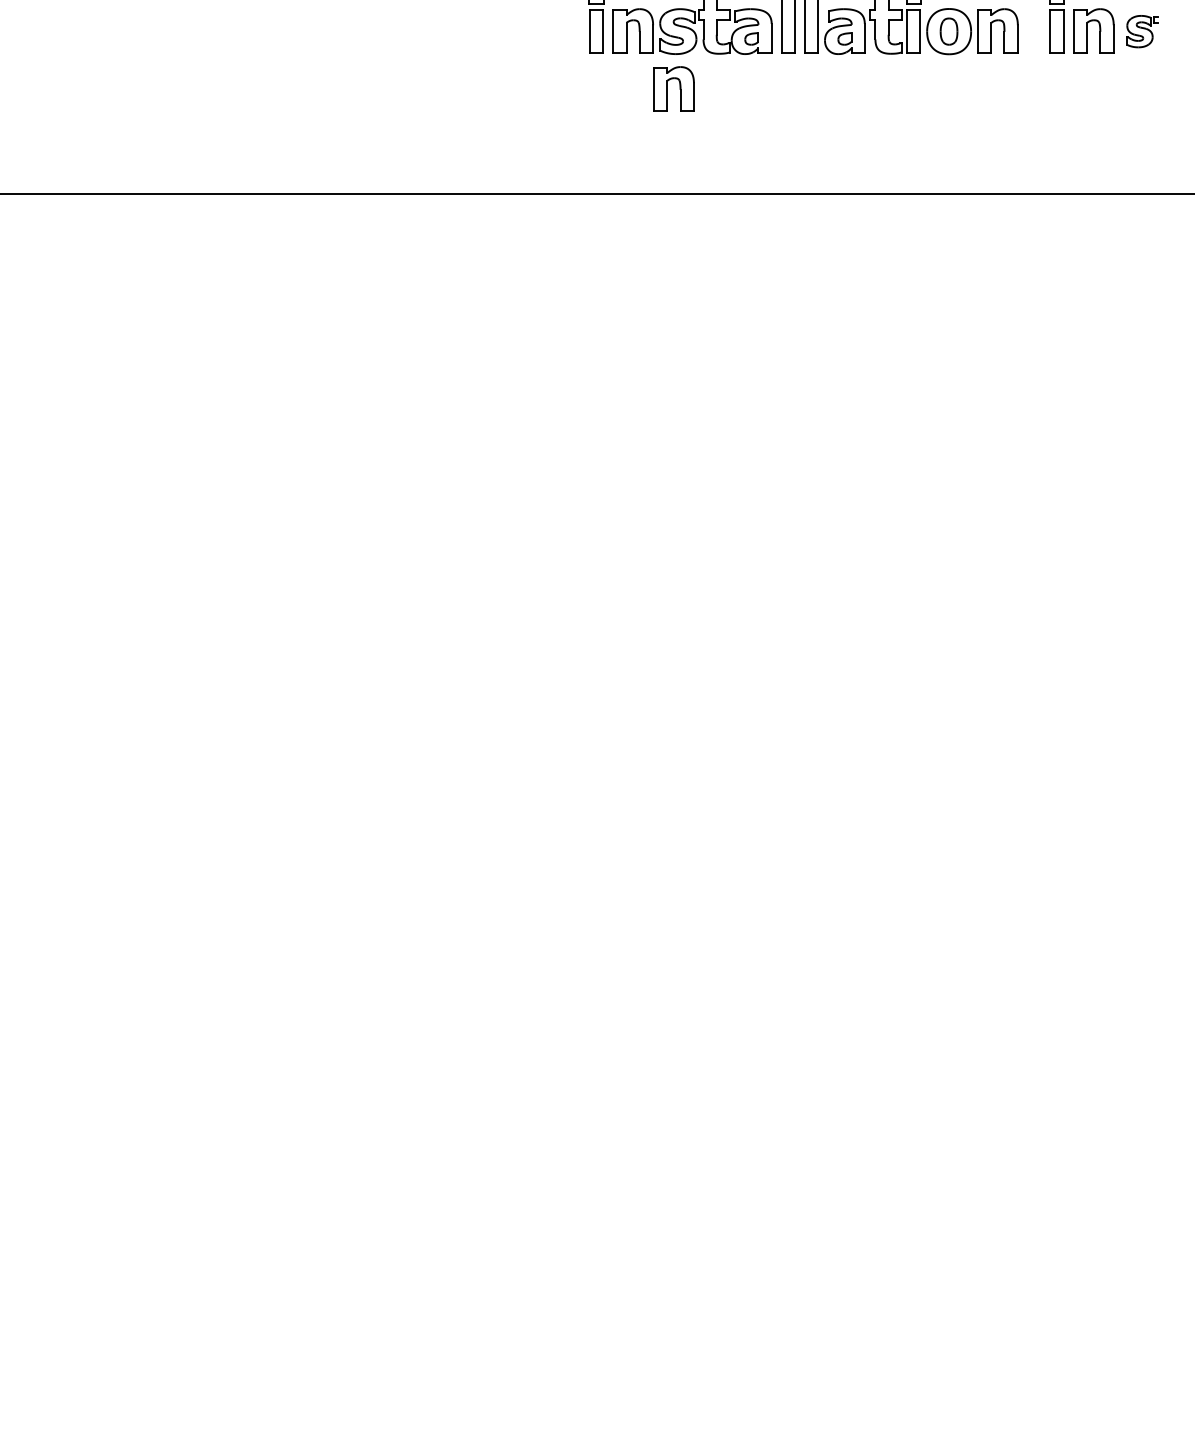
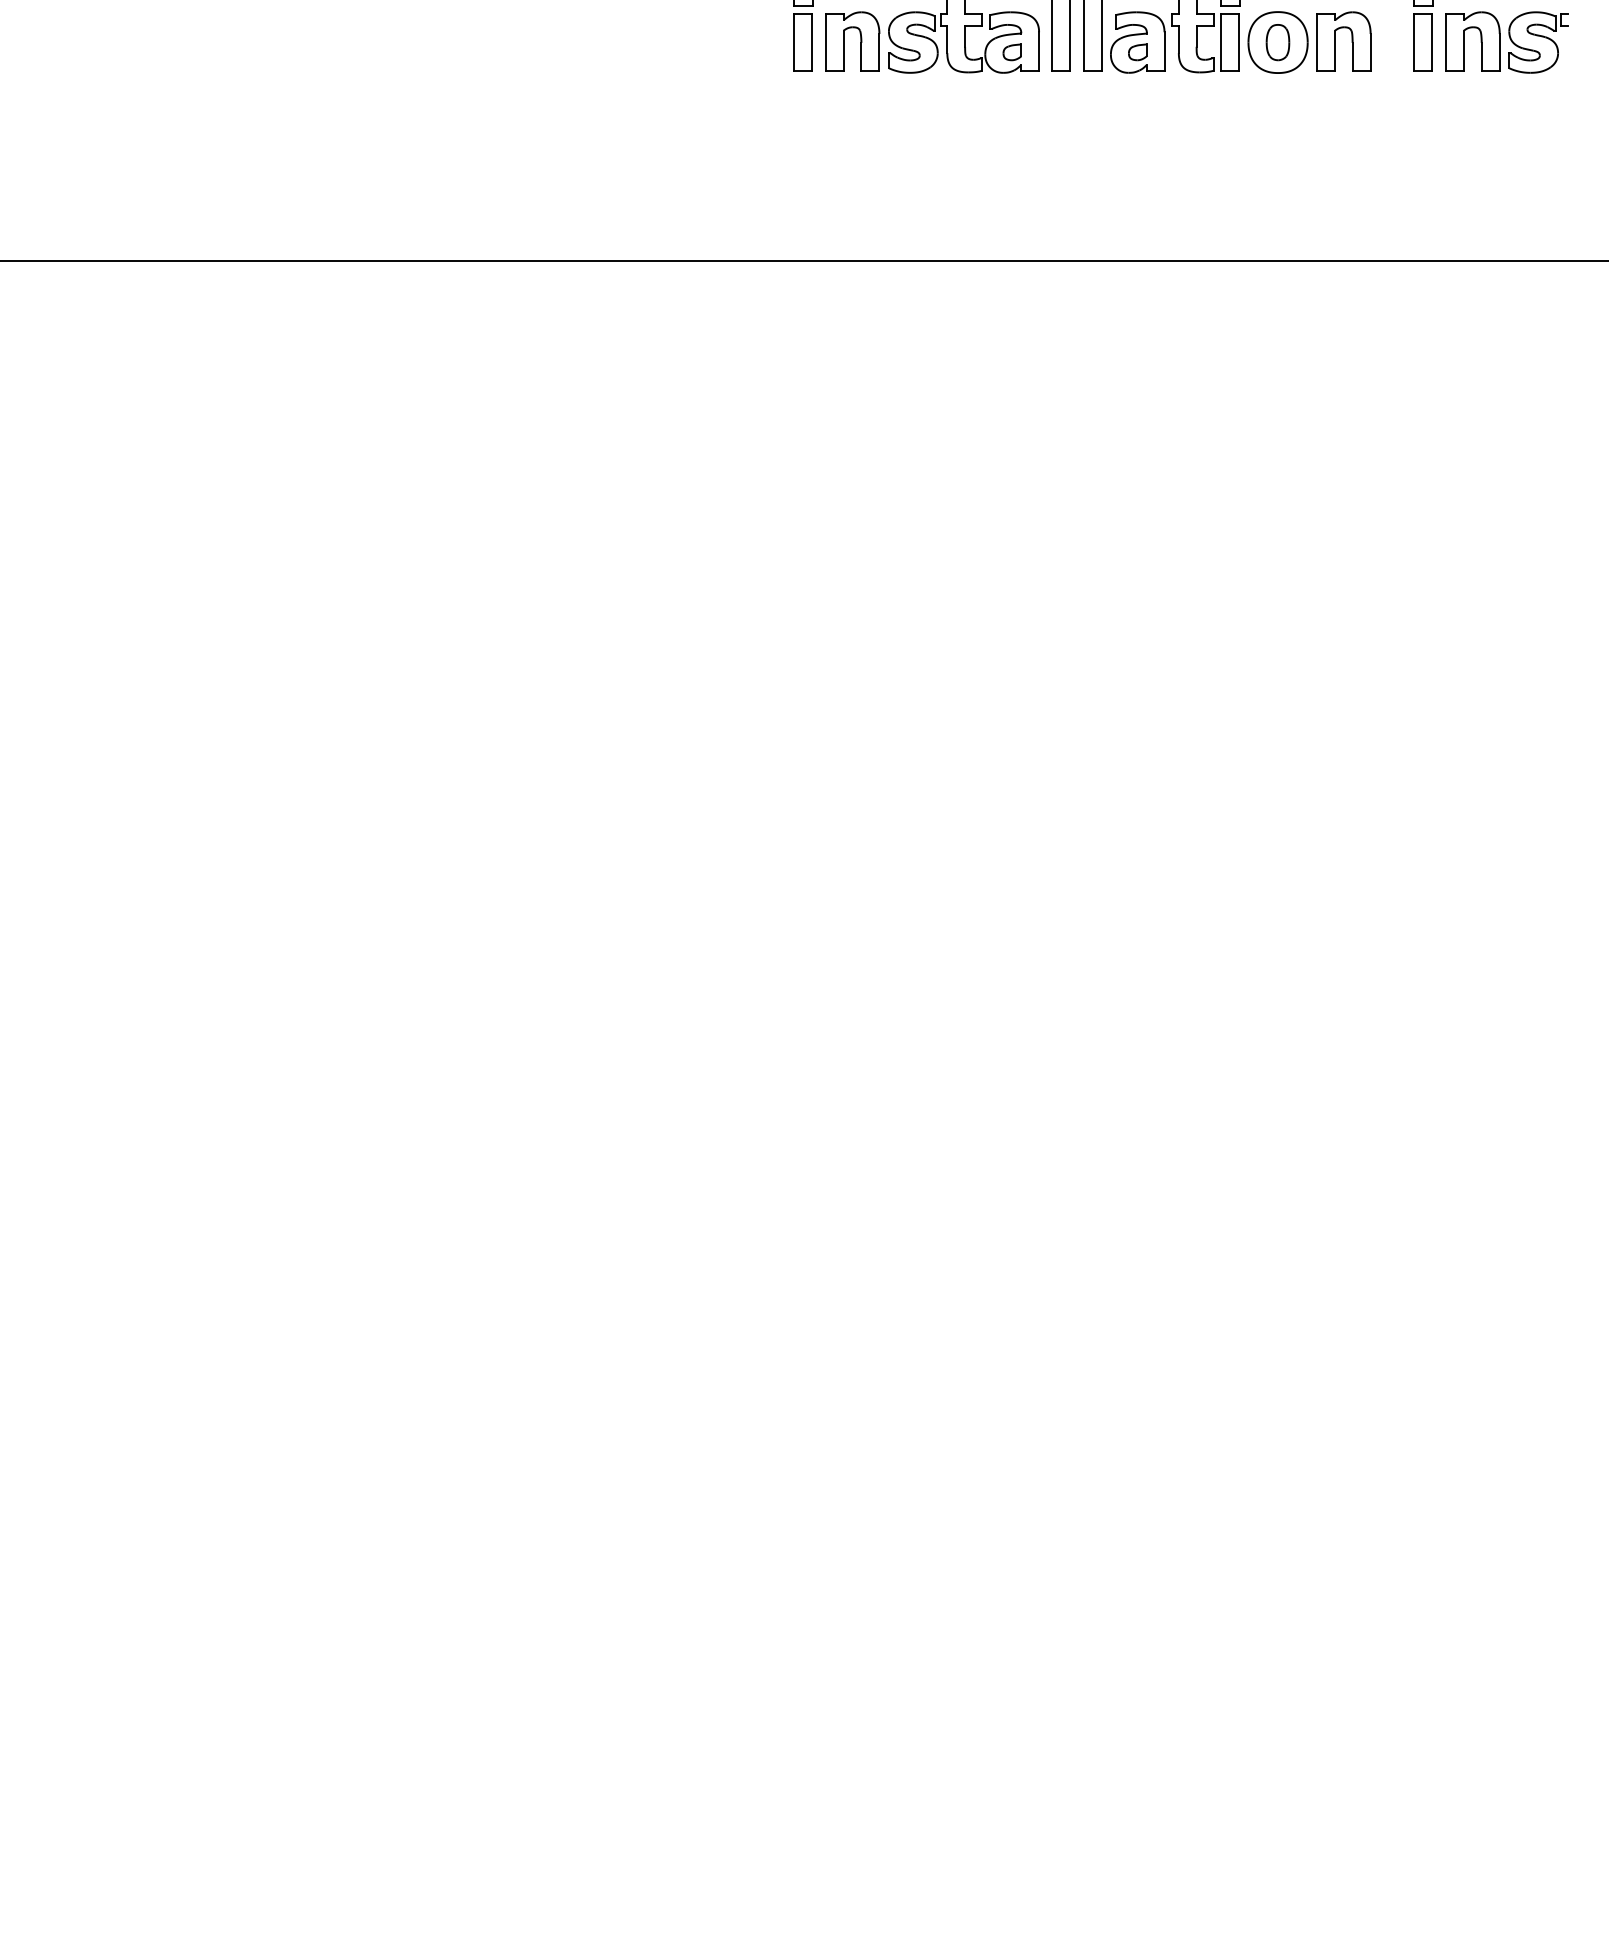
part: (1142, 31) -> (1538, 42), size x1.43
part: (668, 88) -> (899, 119), removed

